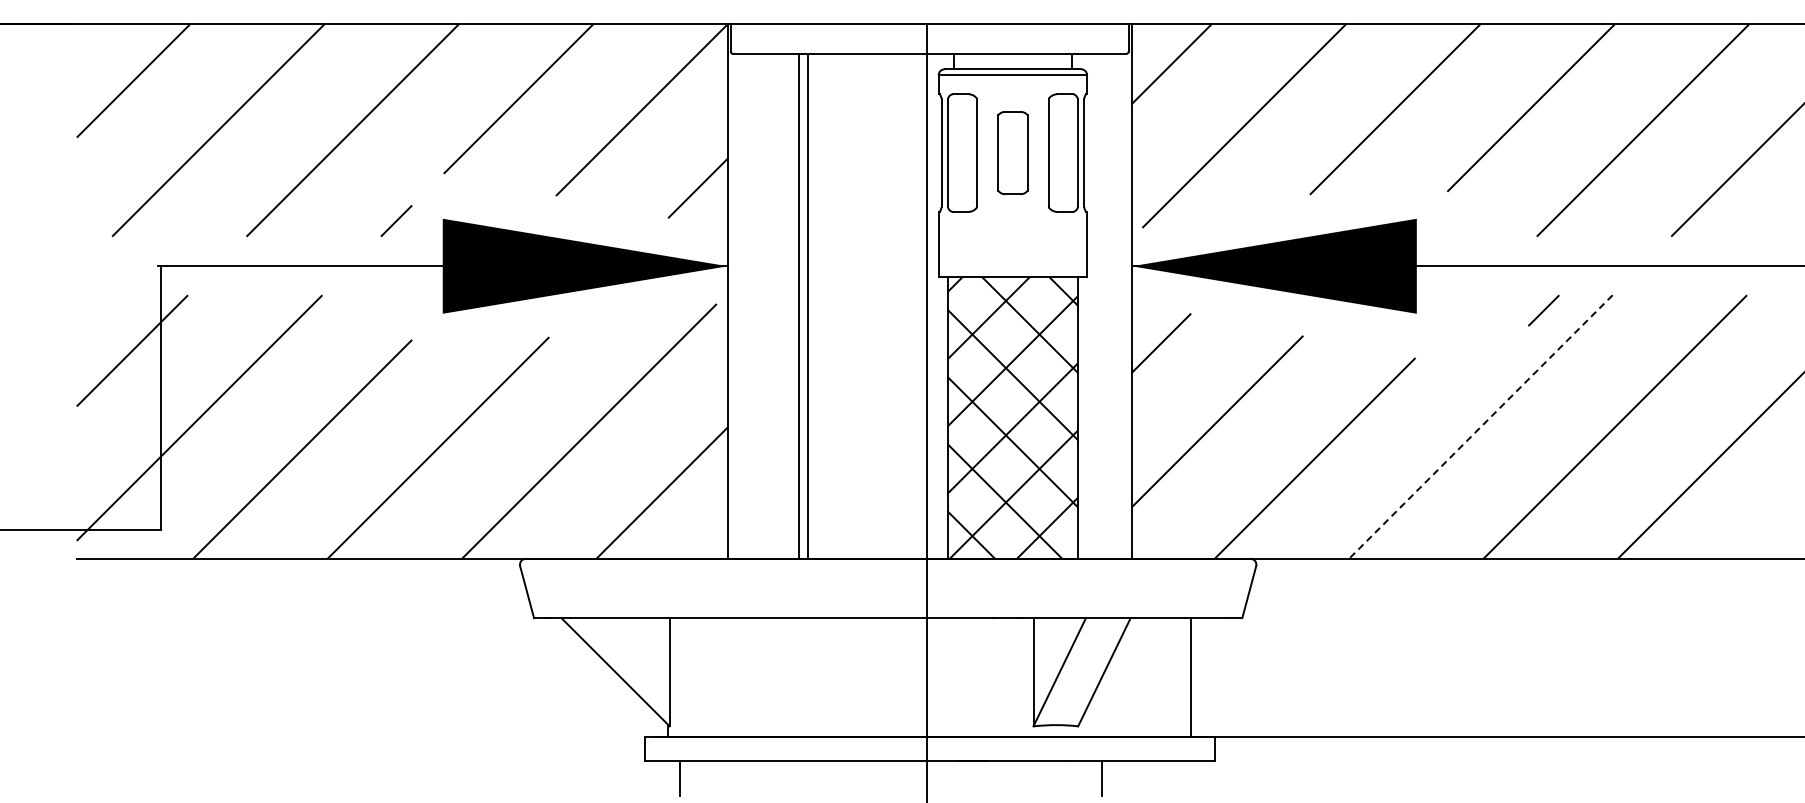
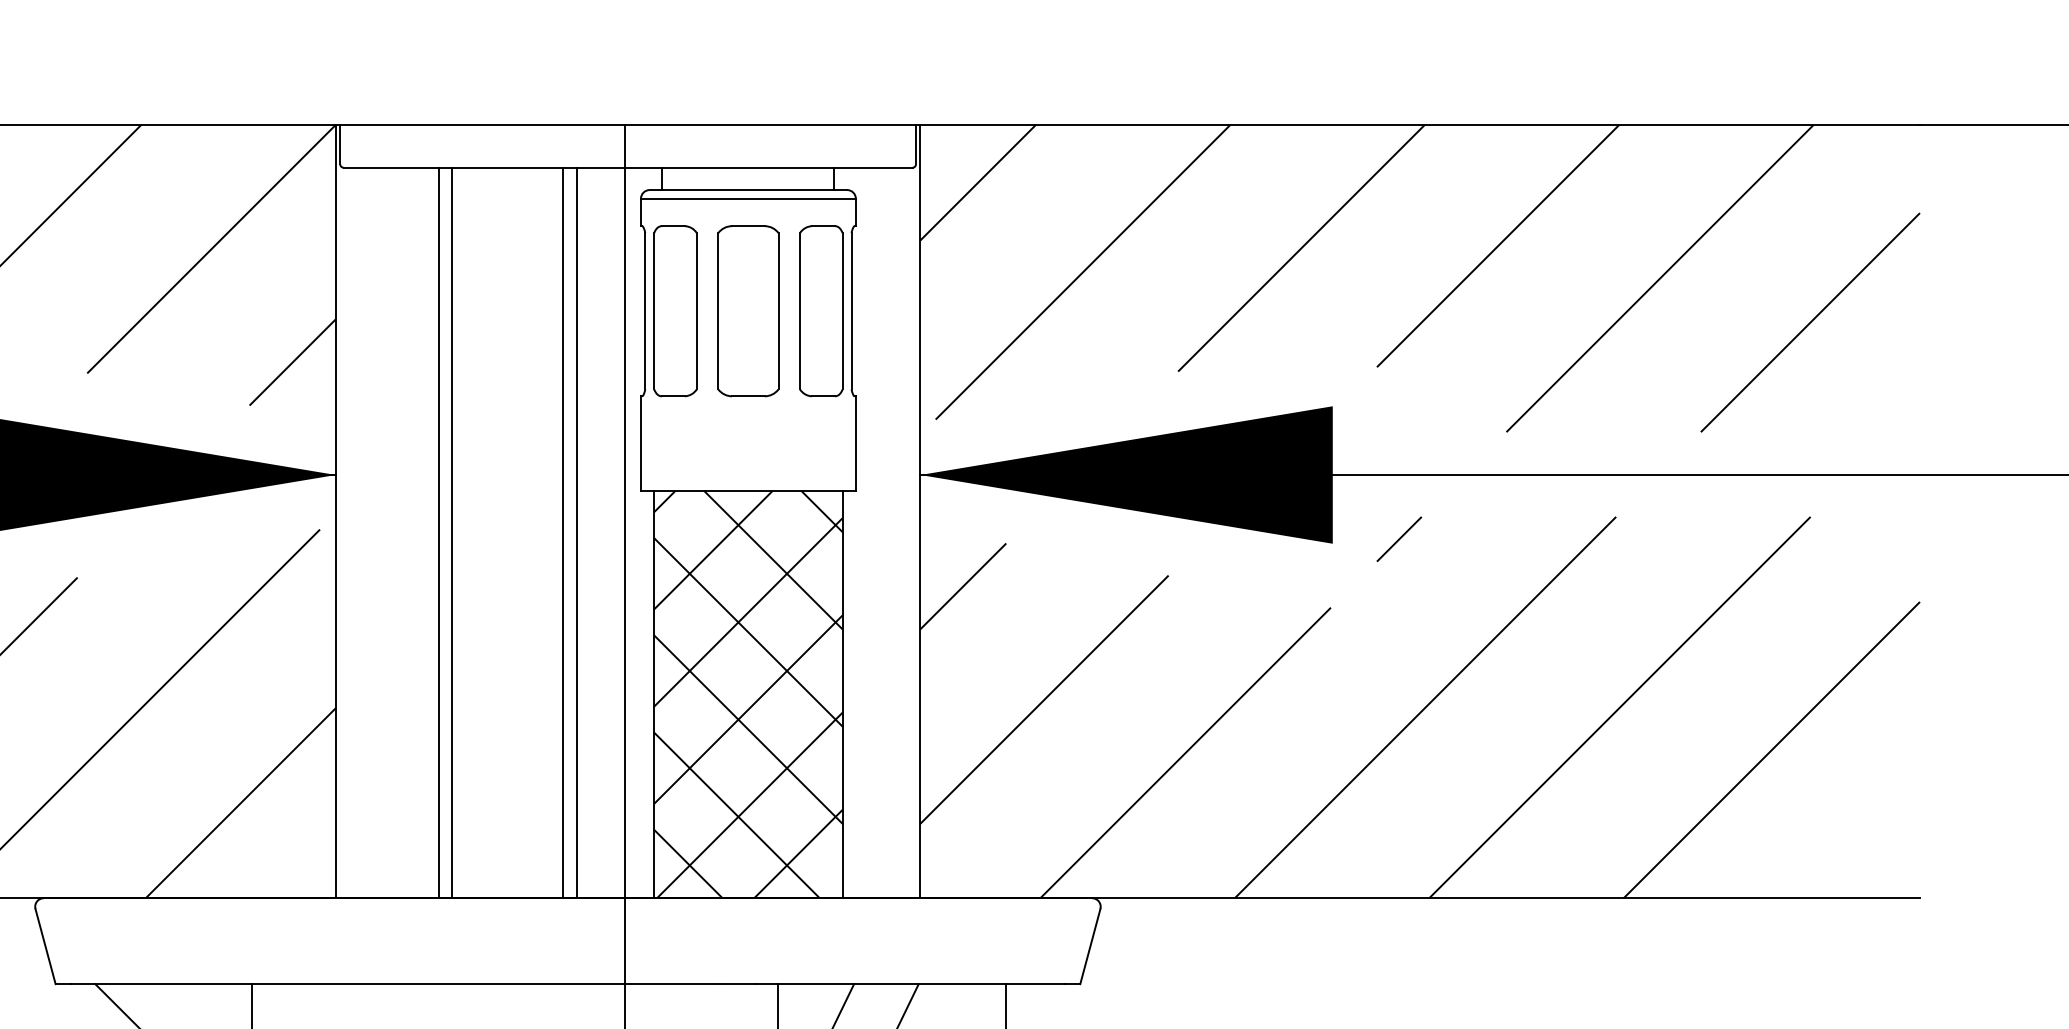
part: (1012, 152) -> (747, 310), size x1.43
line: (885, 305) -> (564, 531), added
line: (894, 305) -> (577, 531), added
line: (1543, 310) -> (1398, 538), moved
line: (1480, 427) -> (1424, 708), dashed -> solid

